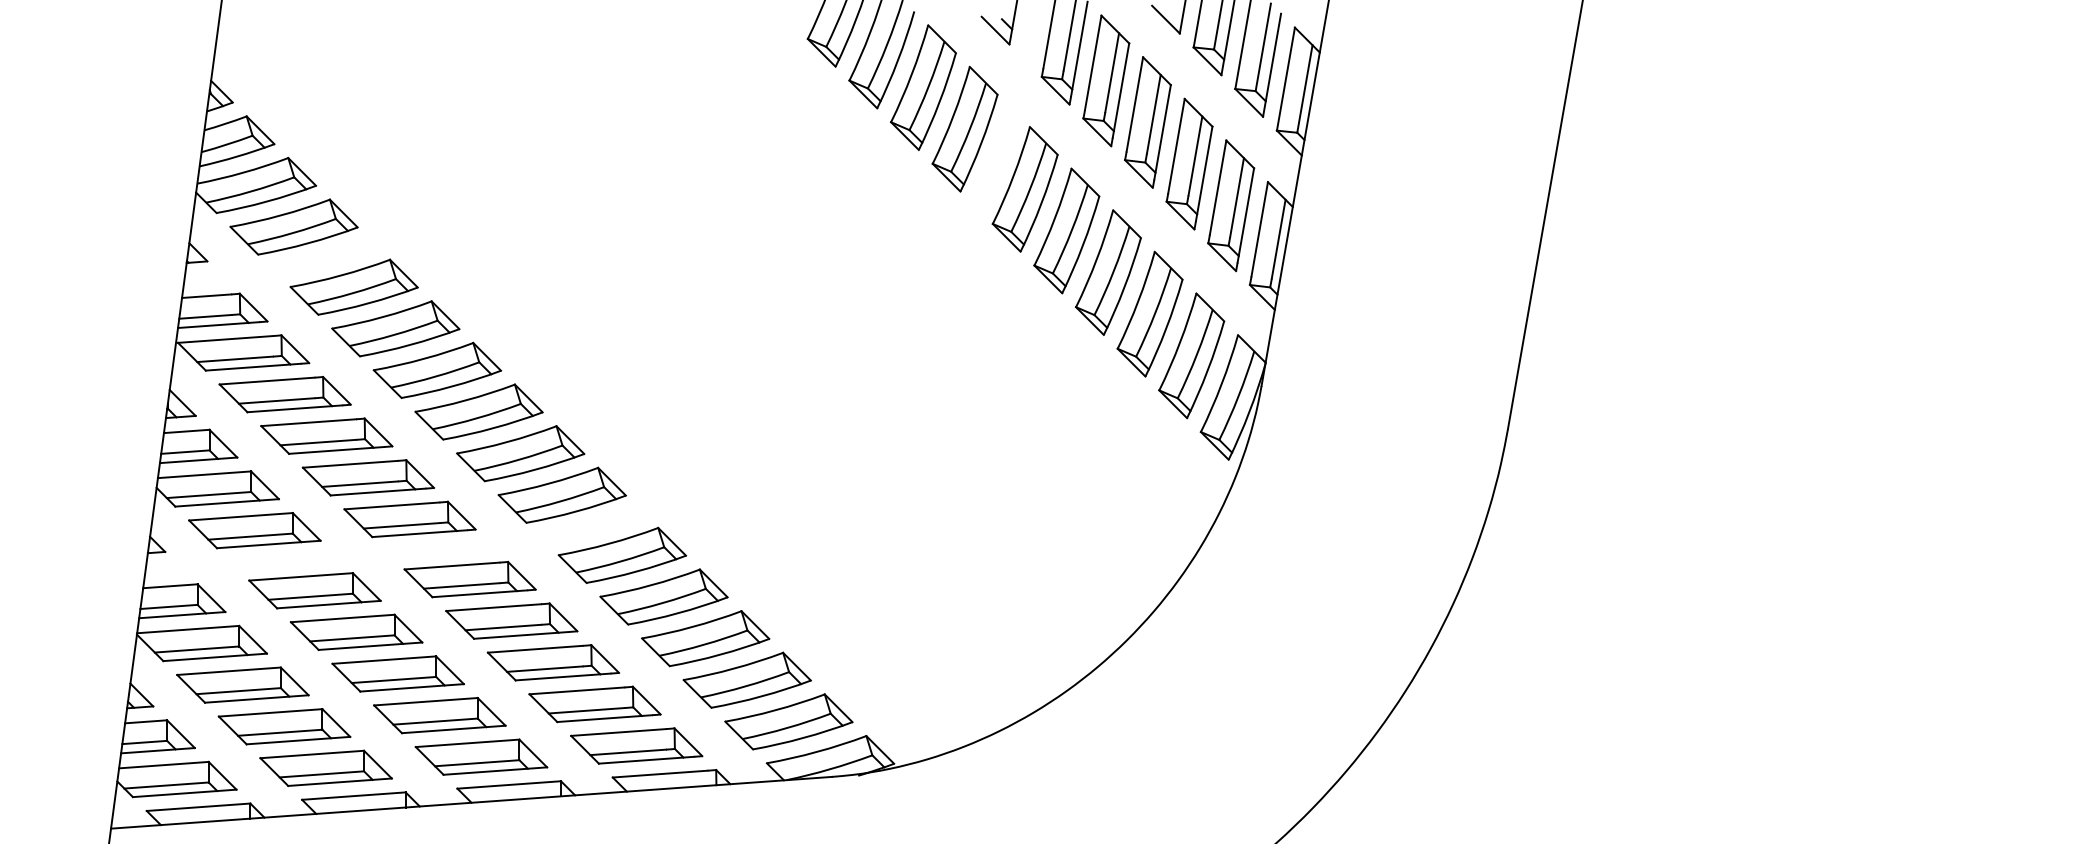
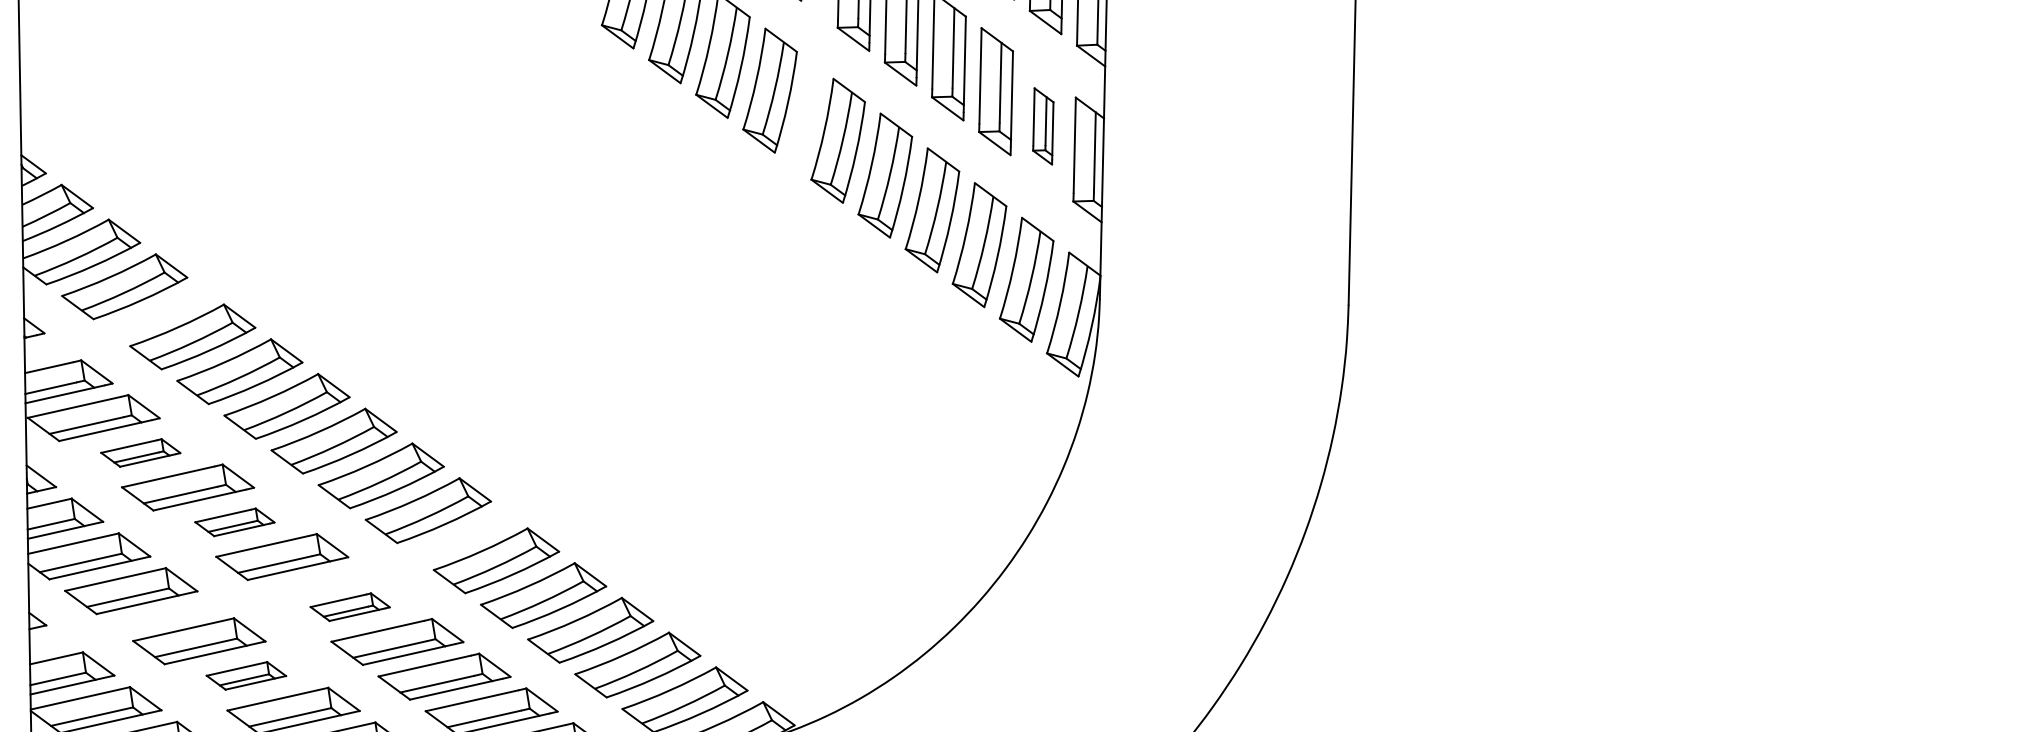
part: (1231, 205) -> (1043, 126), size x0.6
part: (284, 394) -> (140, 452), size x0.6
part: (367, 477) -> (234, 522), size x0.6
part: (469, 579) -> (349, 607), size x0.6
part: (356, 631) -> (246, 675), size x0.6

